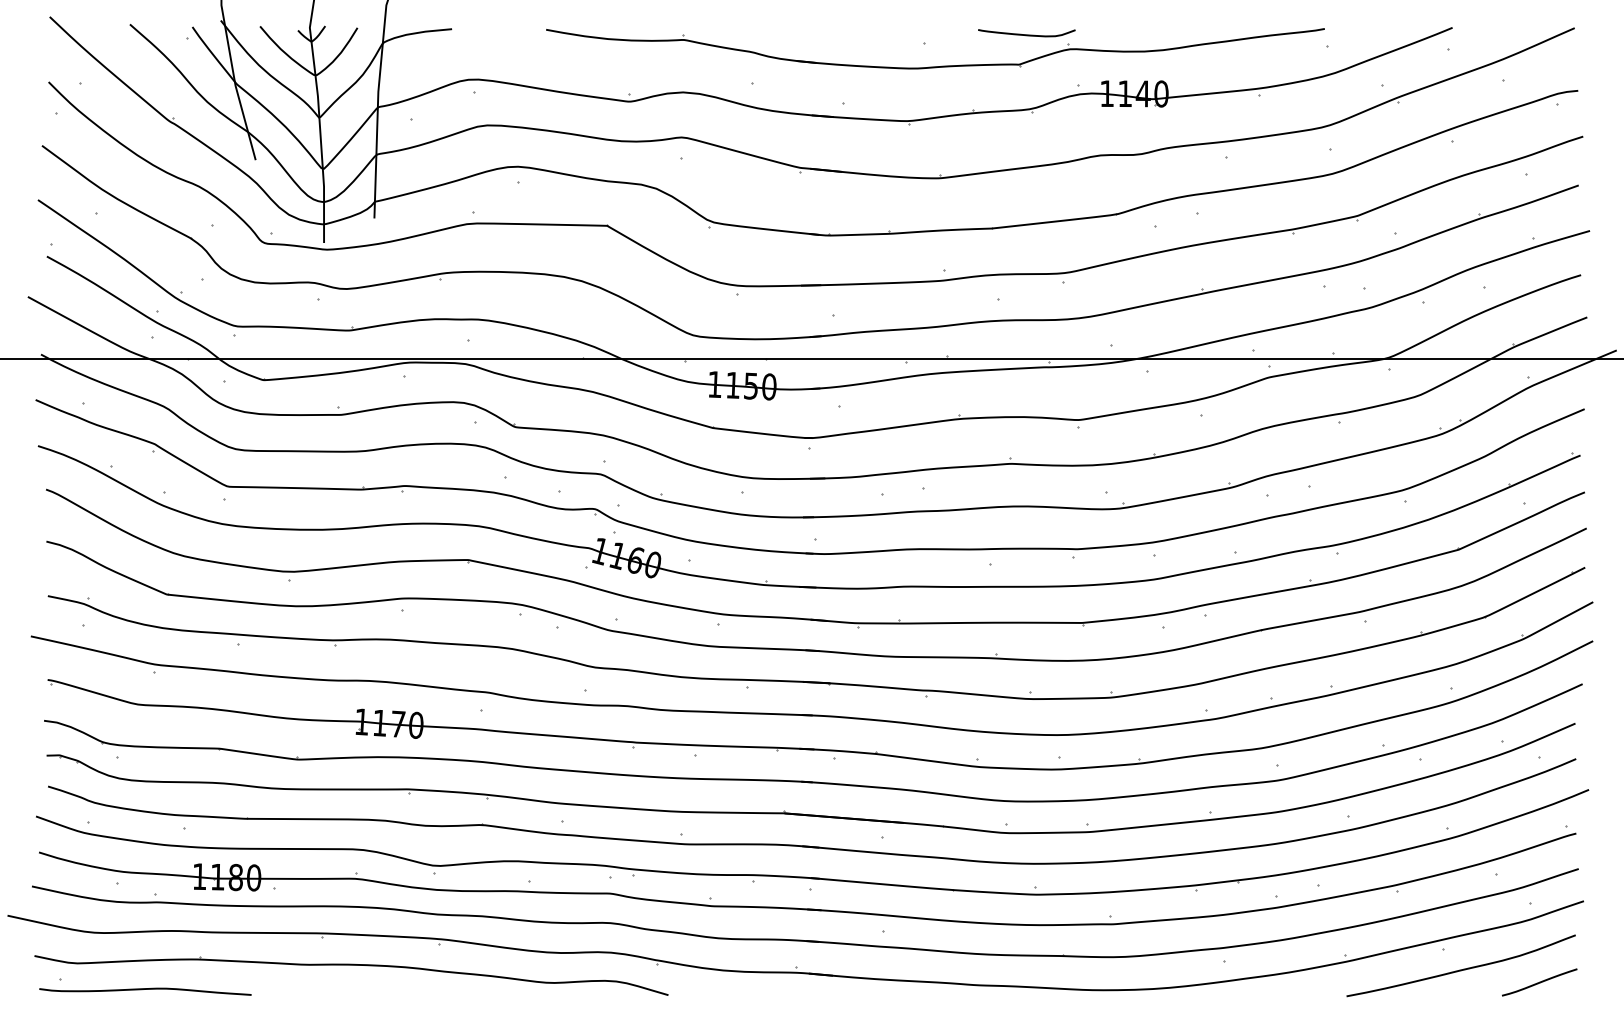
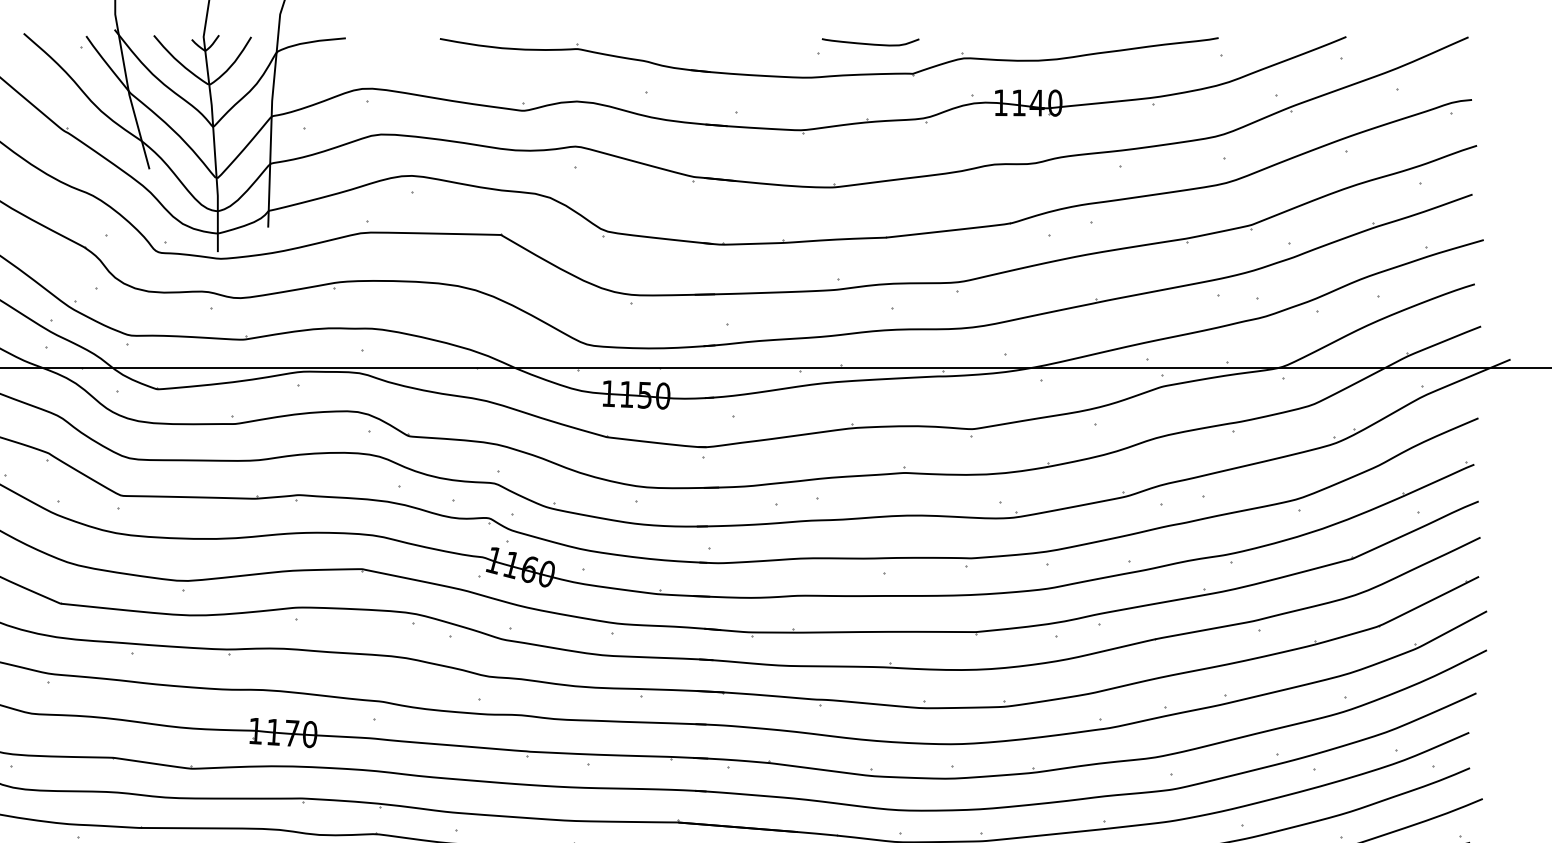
curve: (1026, 34) -> (870, 43), moved

